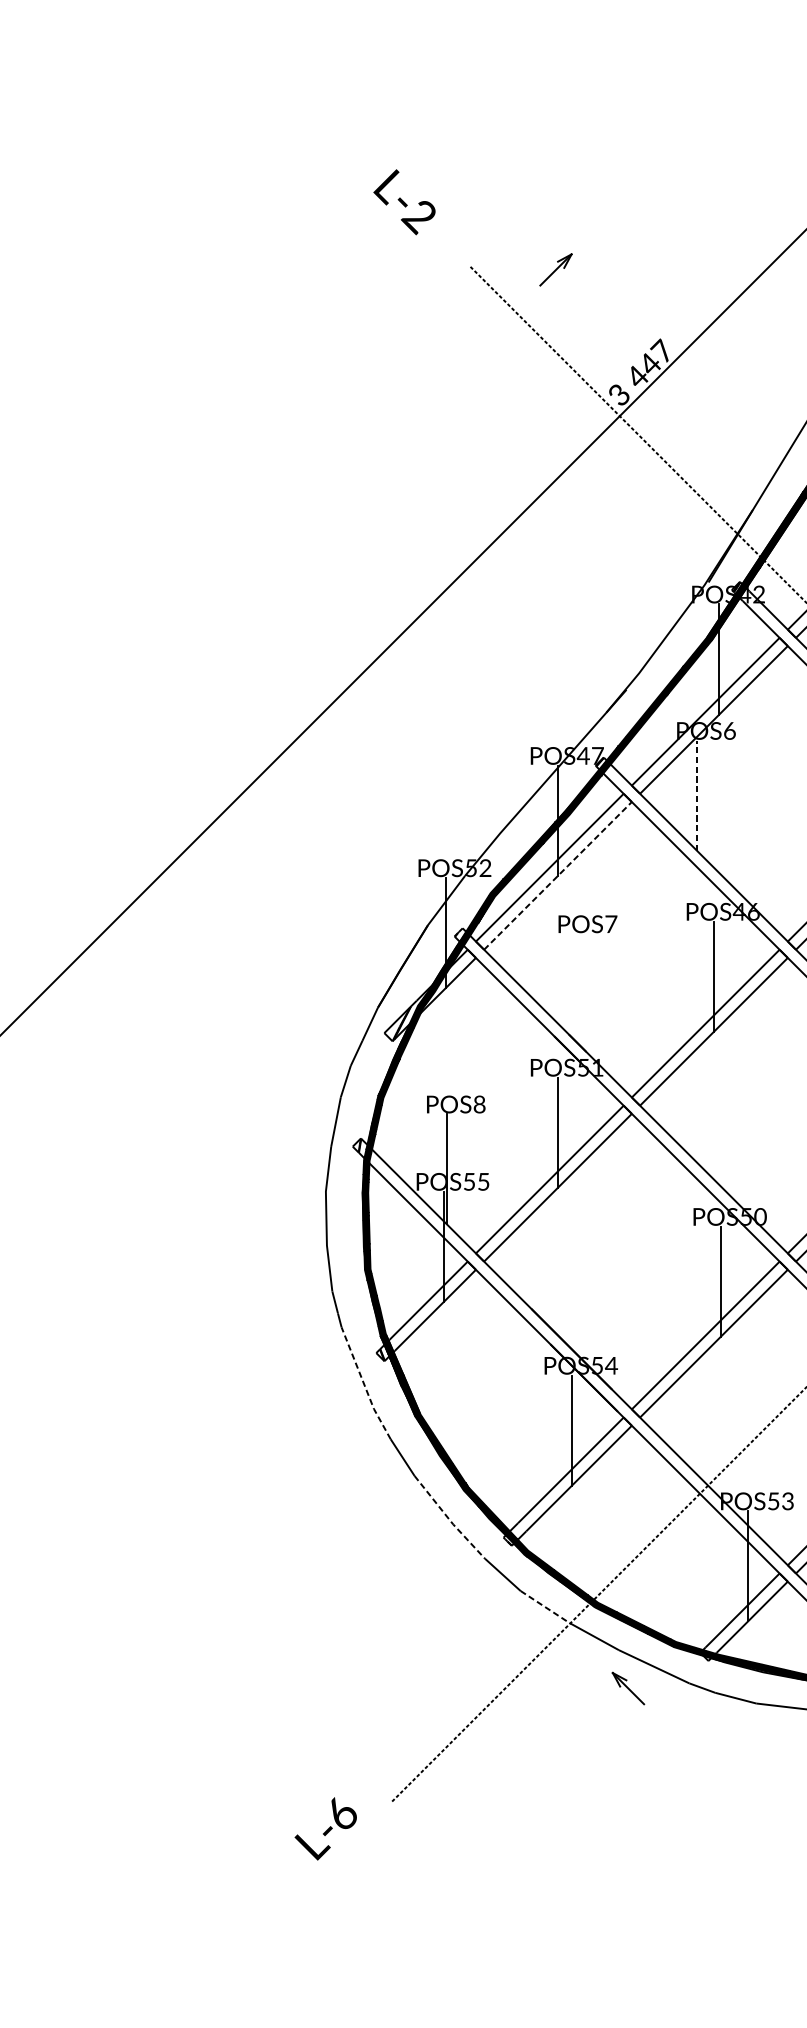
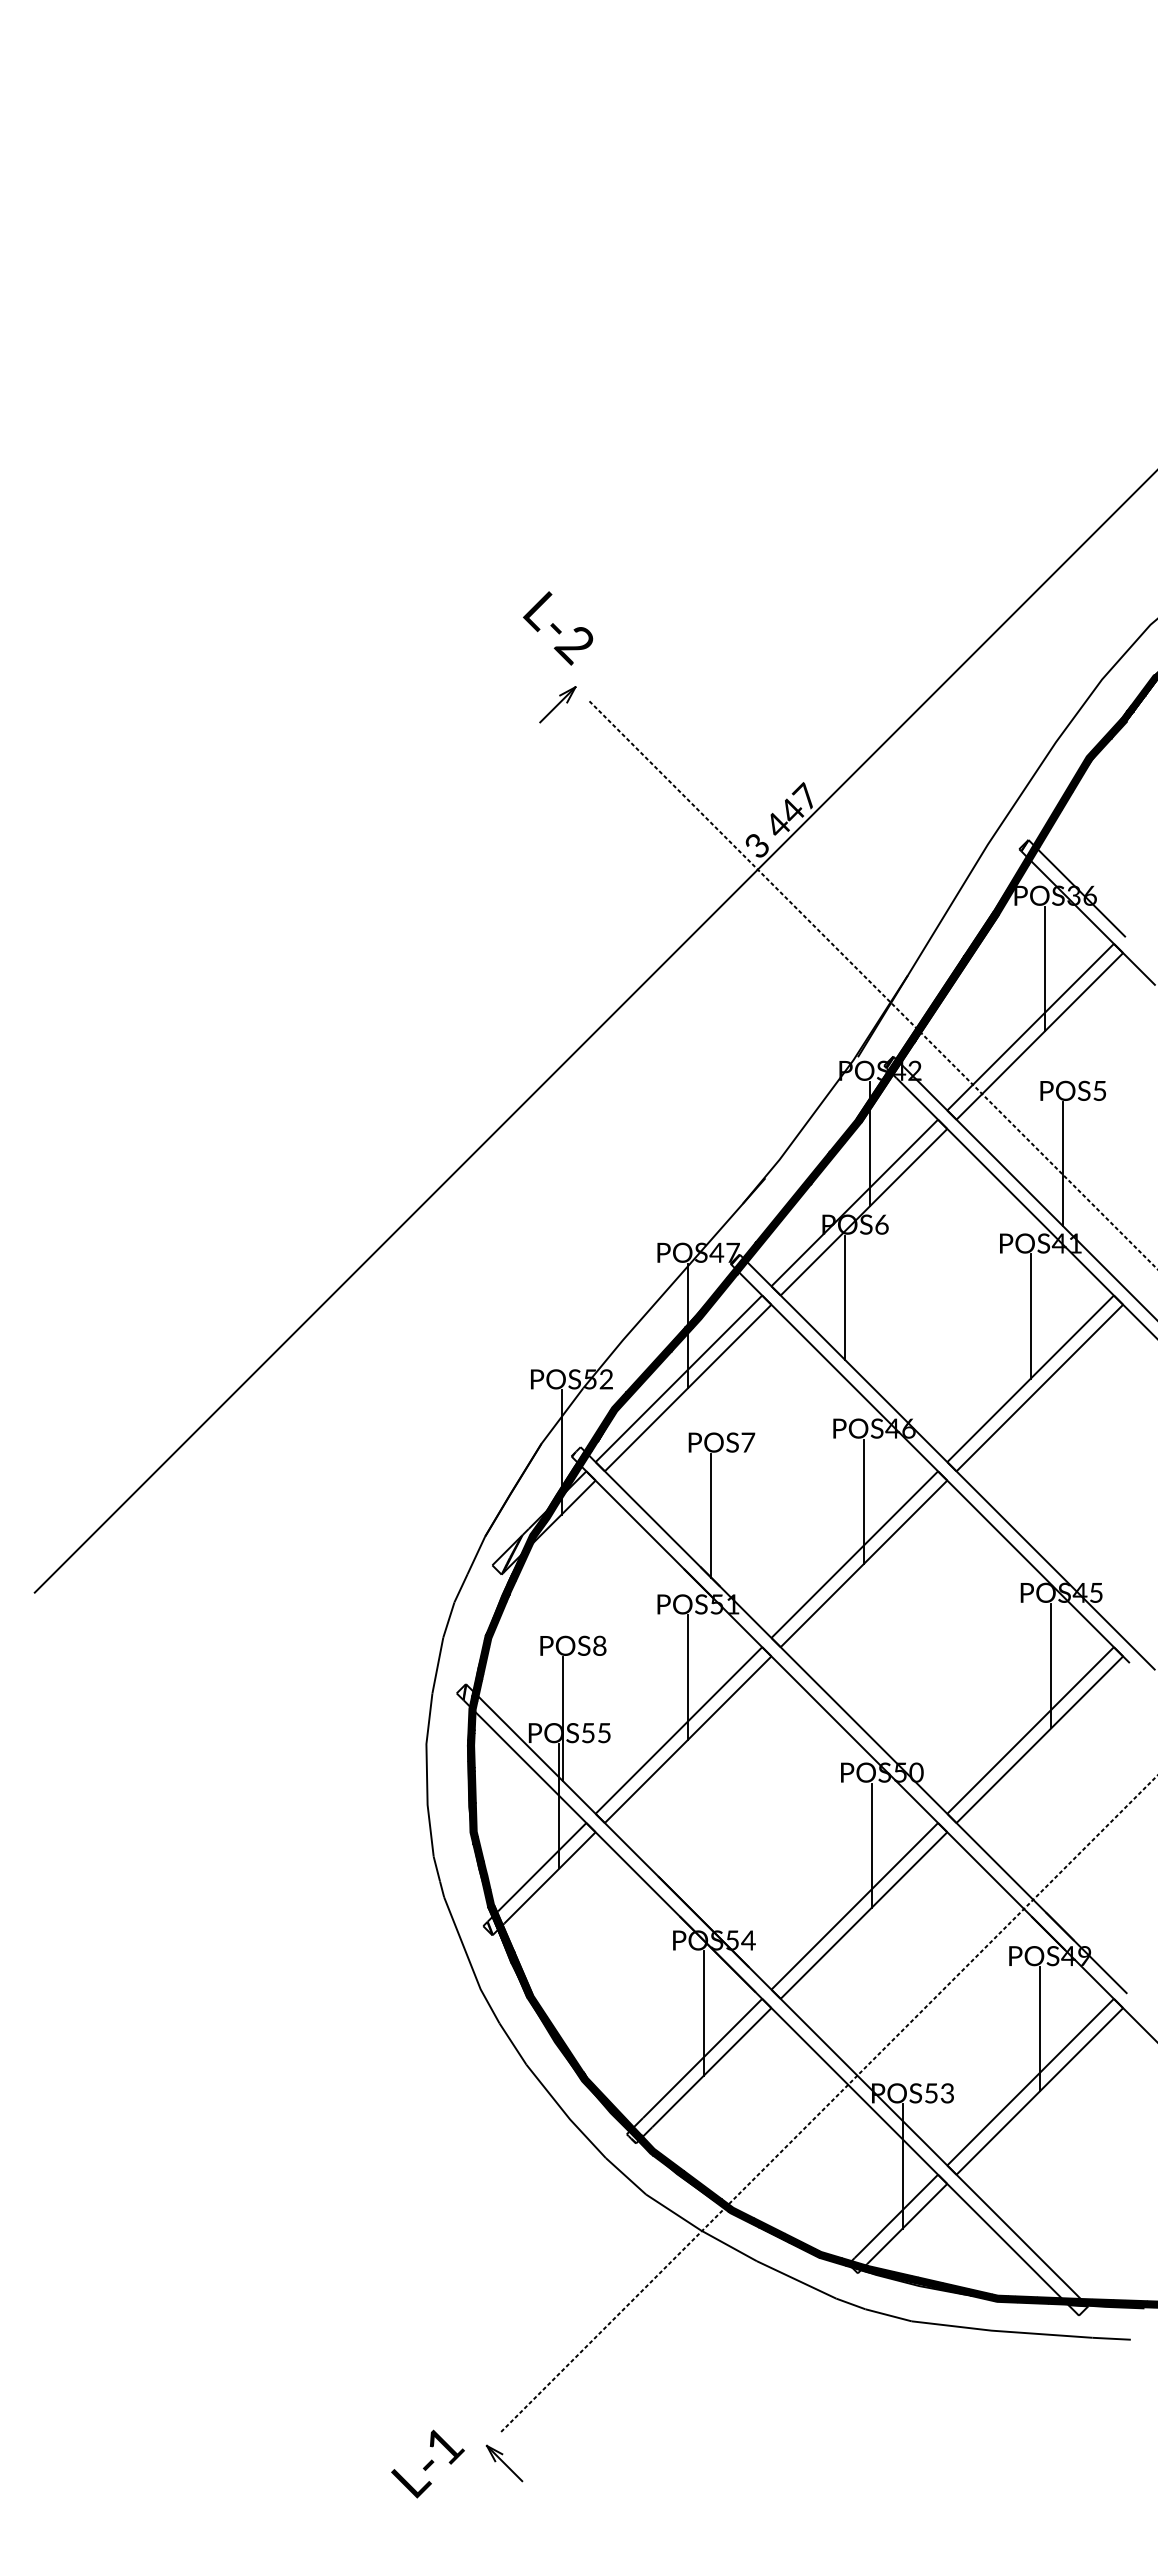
text: (404, 202) -> (558, 628), moved
part: (555, 269) -> (557, 704), moved
line: (697, 795) -> (845, 1297), dashed -> solid
line: (559, 875) -> (689, 1387), dashed -> solid
line: (578, 988) -> (711, 1515), added
line: (364, 1384) -> (469, 1961), dashed -> solid
line: (449, 1519) -> (565, 2113), dashed -> solid
line: (545, 1606) -> (673, 2212), dashed -> solid
part: (628, 1688) -> (504, 2463), moved
text: (344, 1813) -> (447, 2445), L-6 -> L-1

